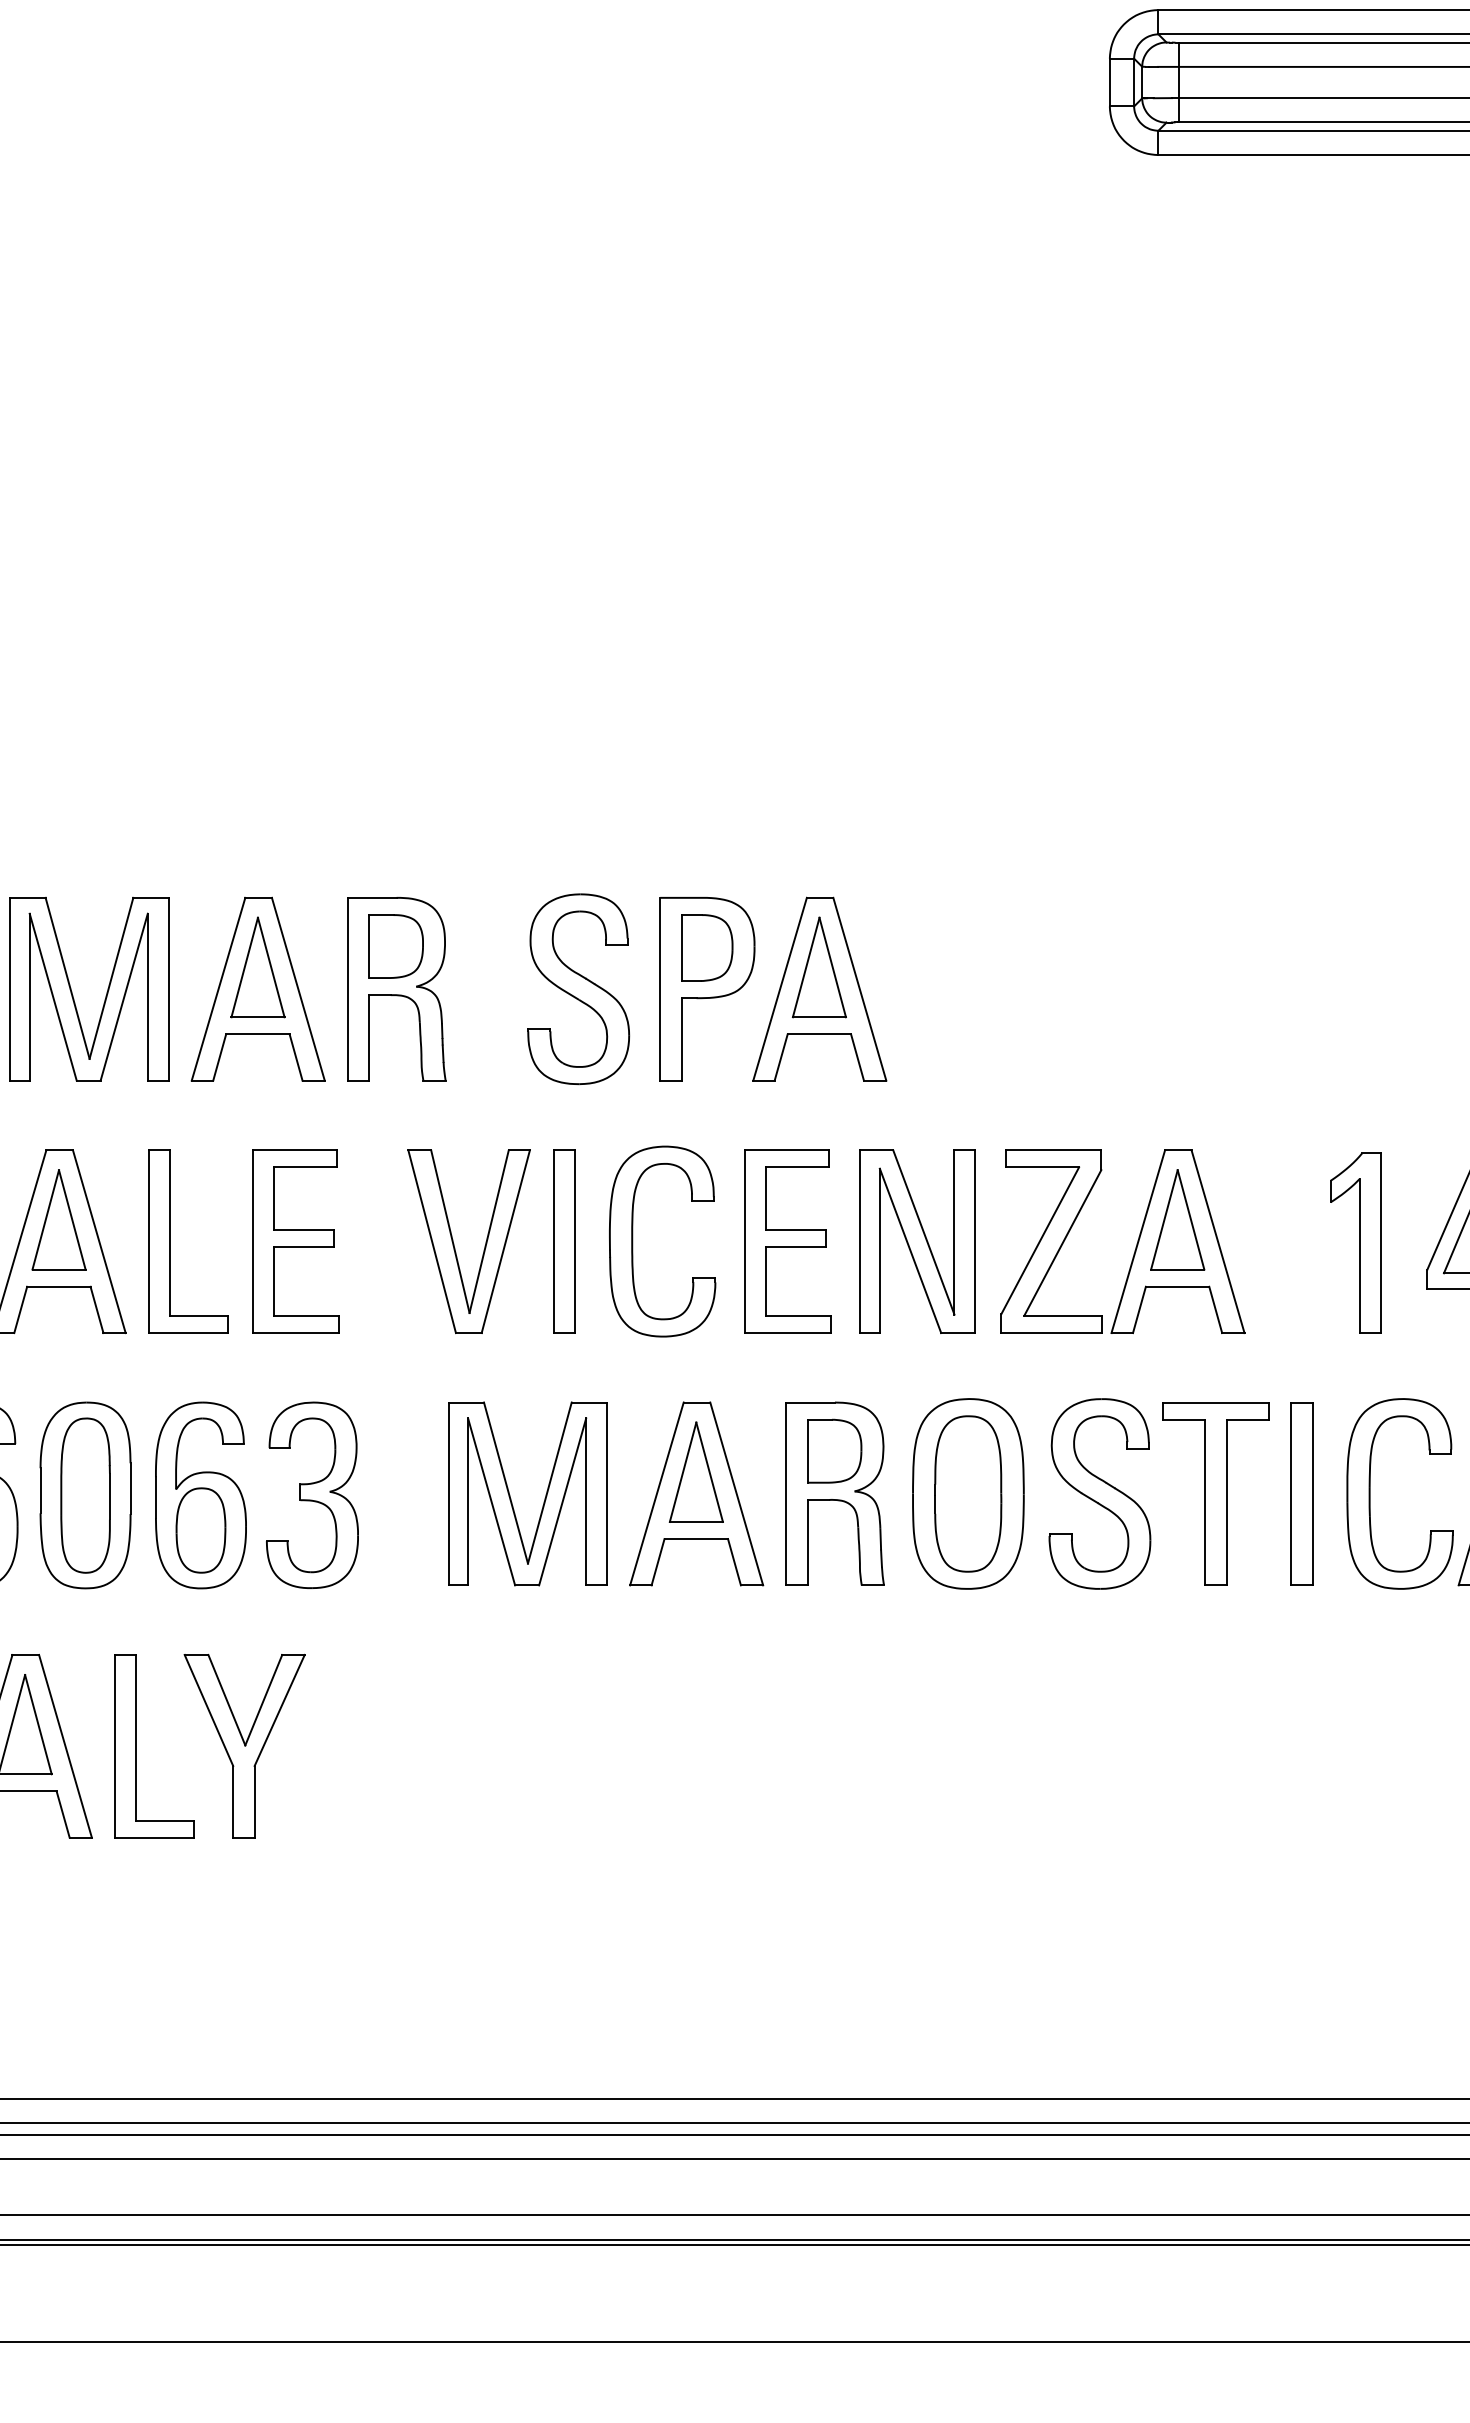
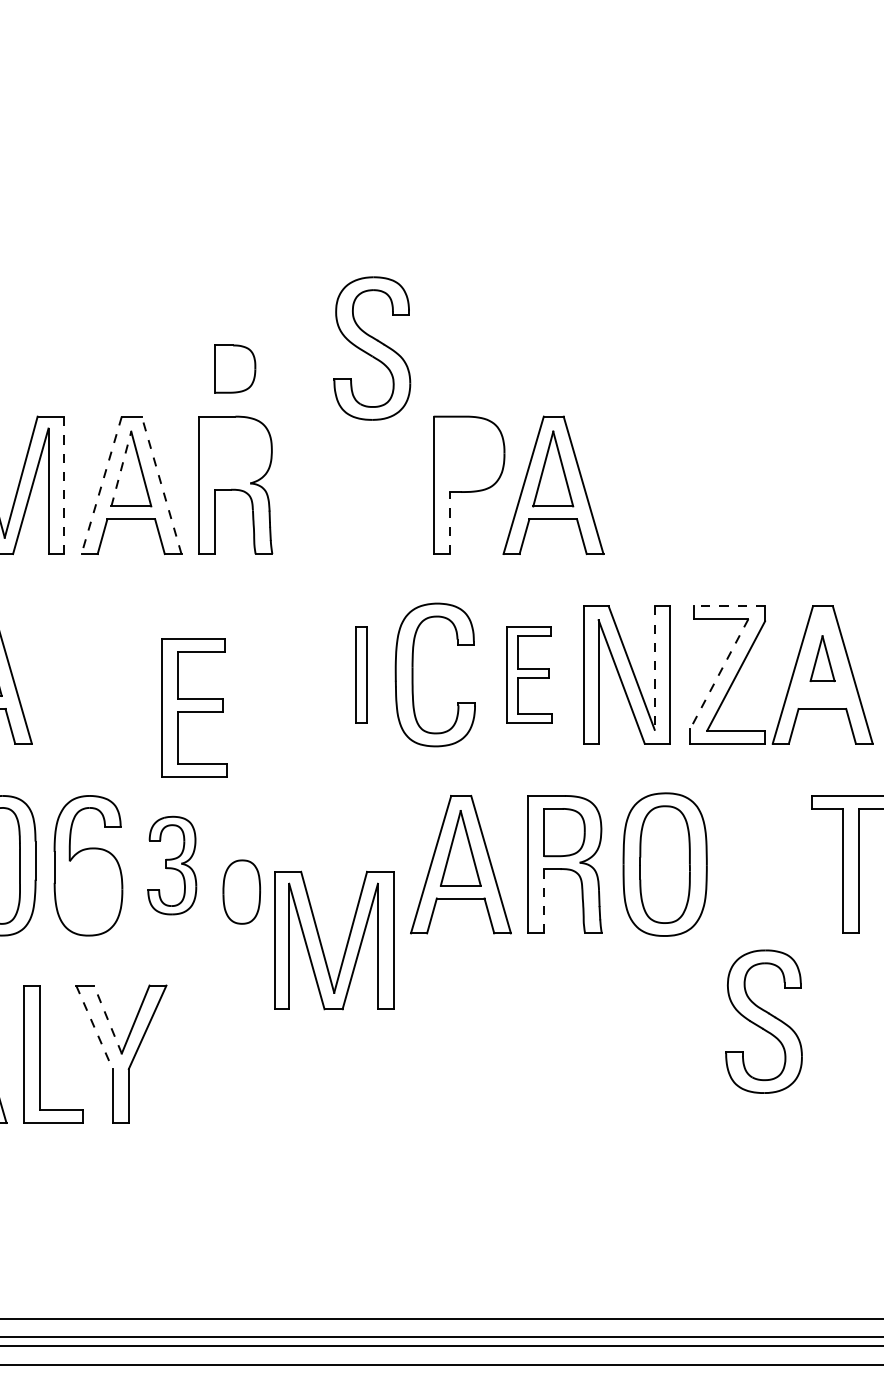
part: (395, 946) -> (234, 369), moved
part: (707, 947) -> (469, 453), removed
line: (244, 967) -> (121, 469), solid -> dashed
line: (168, 988) -> (64, 484), solid -> dashed
line: (298, 988) -> (161, 484), solid -> dashed
line: (218, 989) -> (101, 485), solid -> dashed
part: (578, 989) -> (372, 348), moved
line: (681, 1038) -> (449, 522), solid -> dashed
line: (1053, 1150) -> (729, 606), solid -> dashed
part: (1177, 1219) -> (822, 658), size x0.6
line: (954, 1232) -> (654, 668), solid -> dashed
line: (1040, 1240) -> (719, 674), solid -> dashed
part: (170, 1241) -> (65, 674), removed
part: (295, 1241) -> (194, 707), moved
part: (564, 1241) -> (361, 674), size x0.7
part: (787, 1241) -> (529, 674), size x0.7
part: (454, 1243) -> (278, 676), removed
part: (1099, 1493) -> (763, 1021), moved
part: (312, 1494) -> (172, 865), size x0.7
part: (511, 1498) -> (321, 943), moved
part: (200, 1530) -> (241, 892), moved
line: (807, 1542) -> (544, 901), solid -> dashed
line: (226, 1700) -> (107, 1019), solid -> dashed
line: (208, 1710) -> (94, 1027), solid -> dashed

